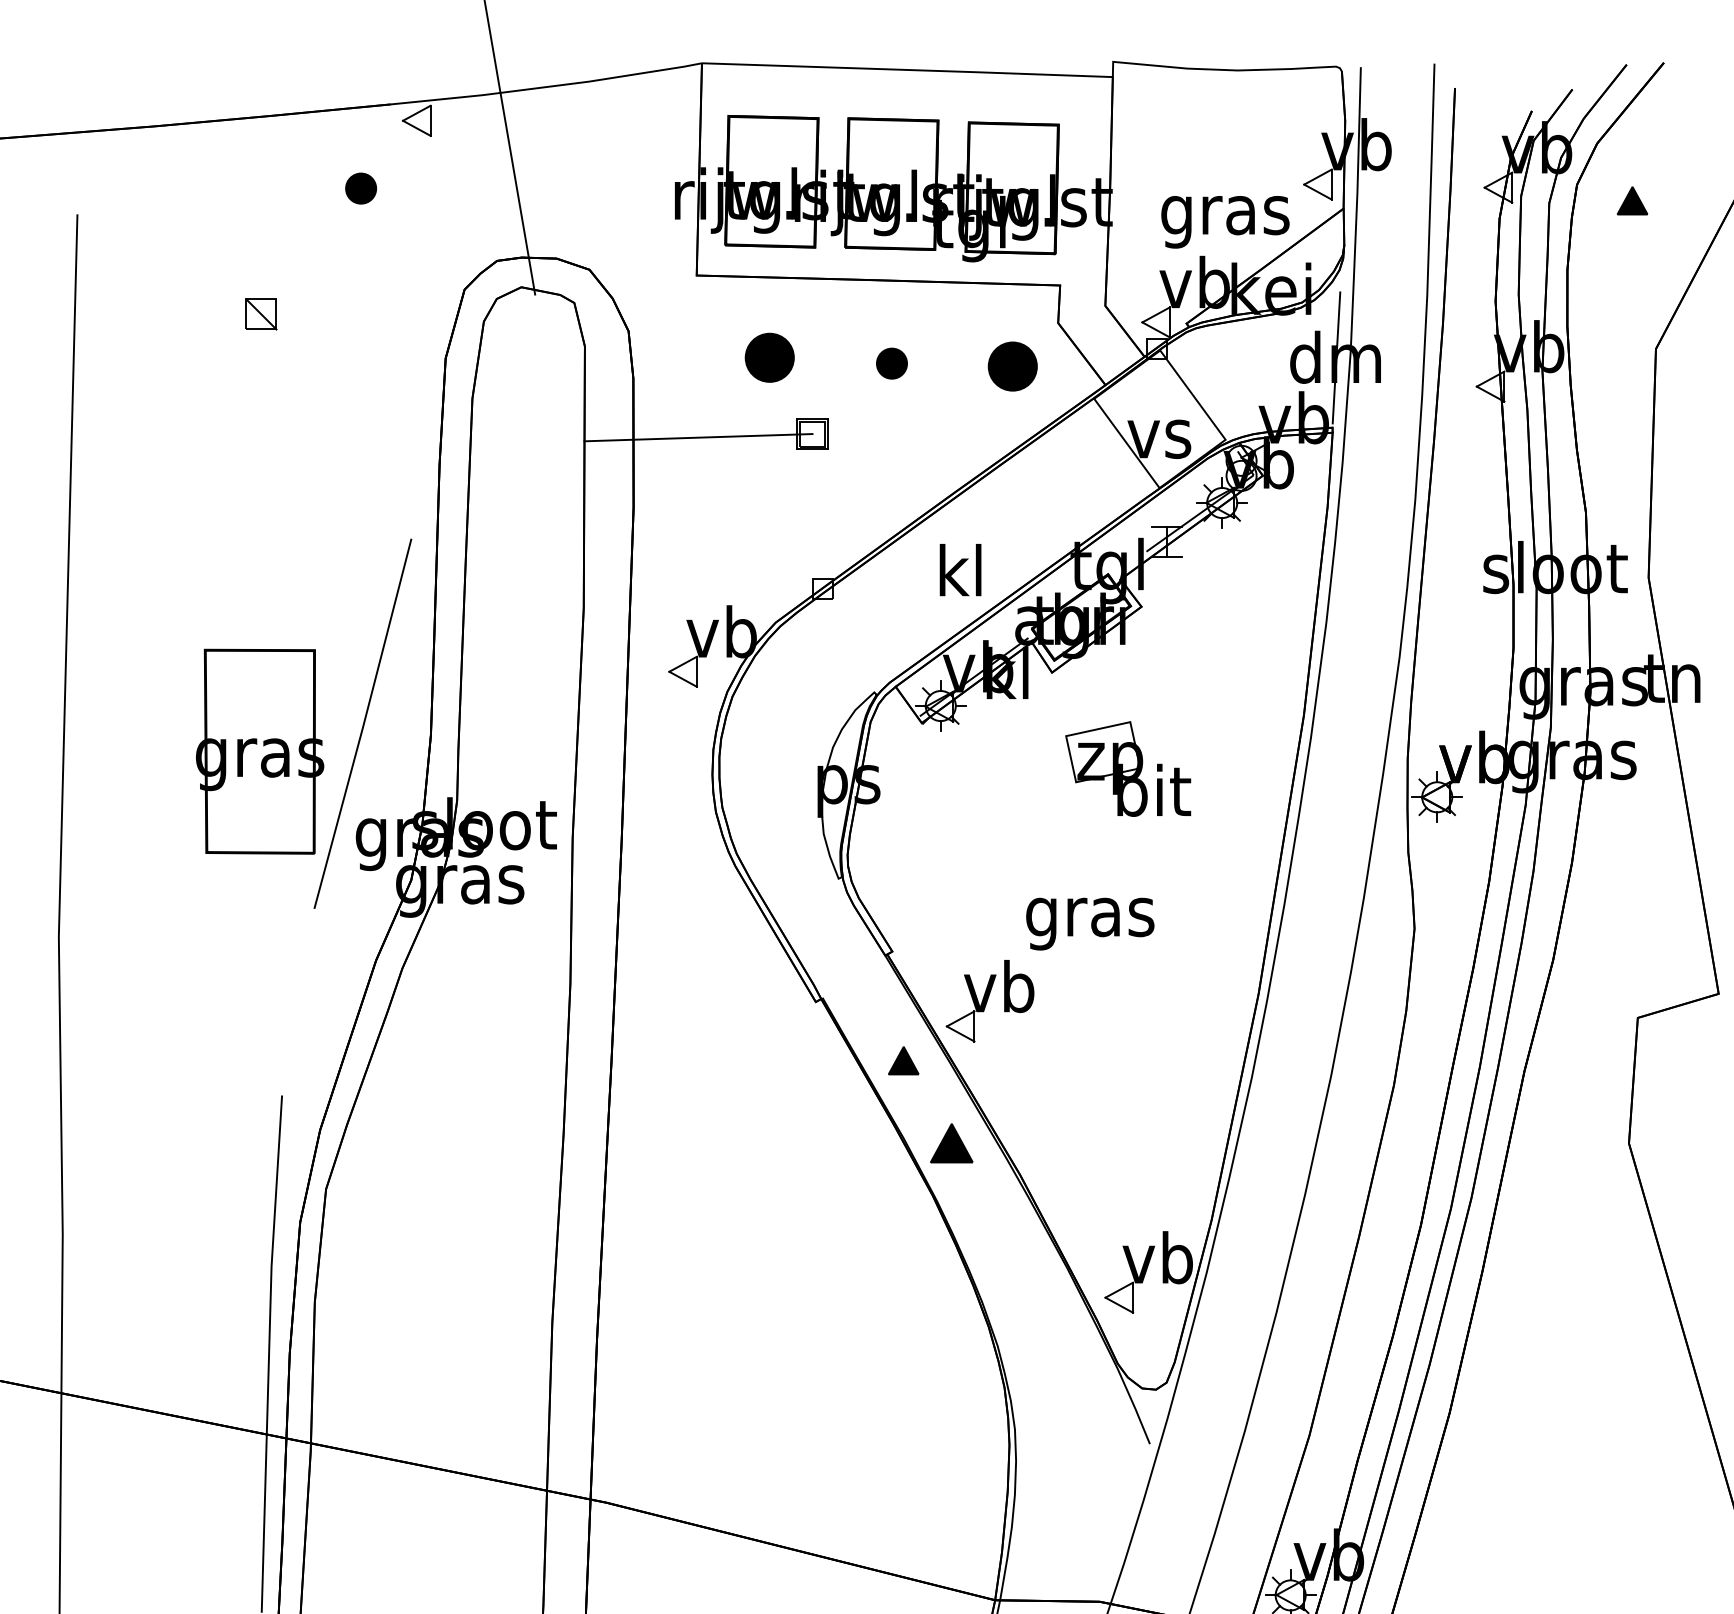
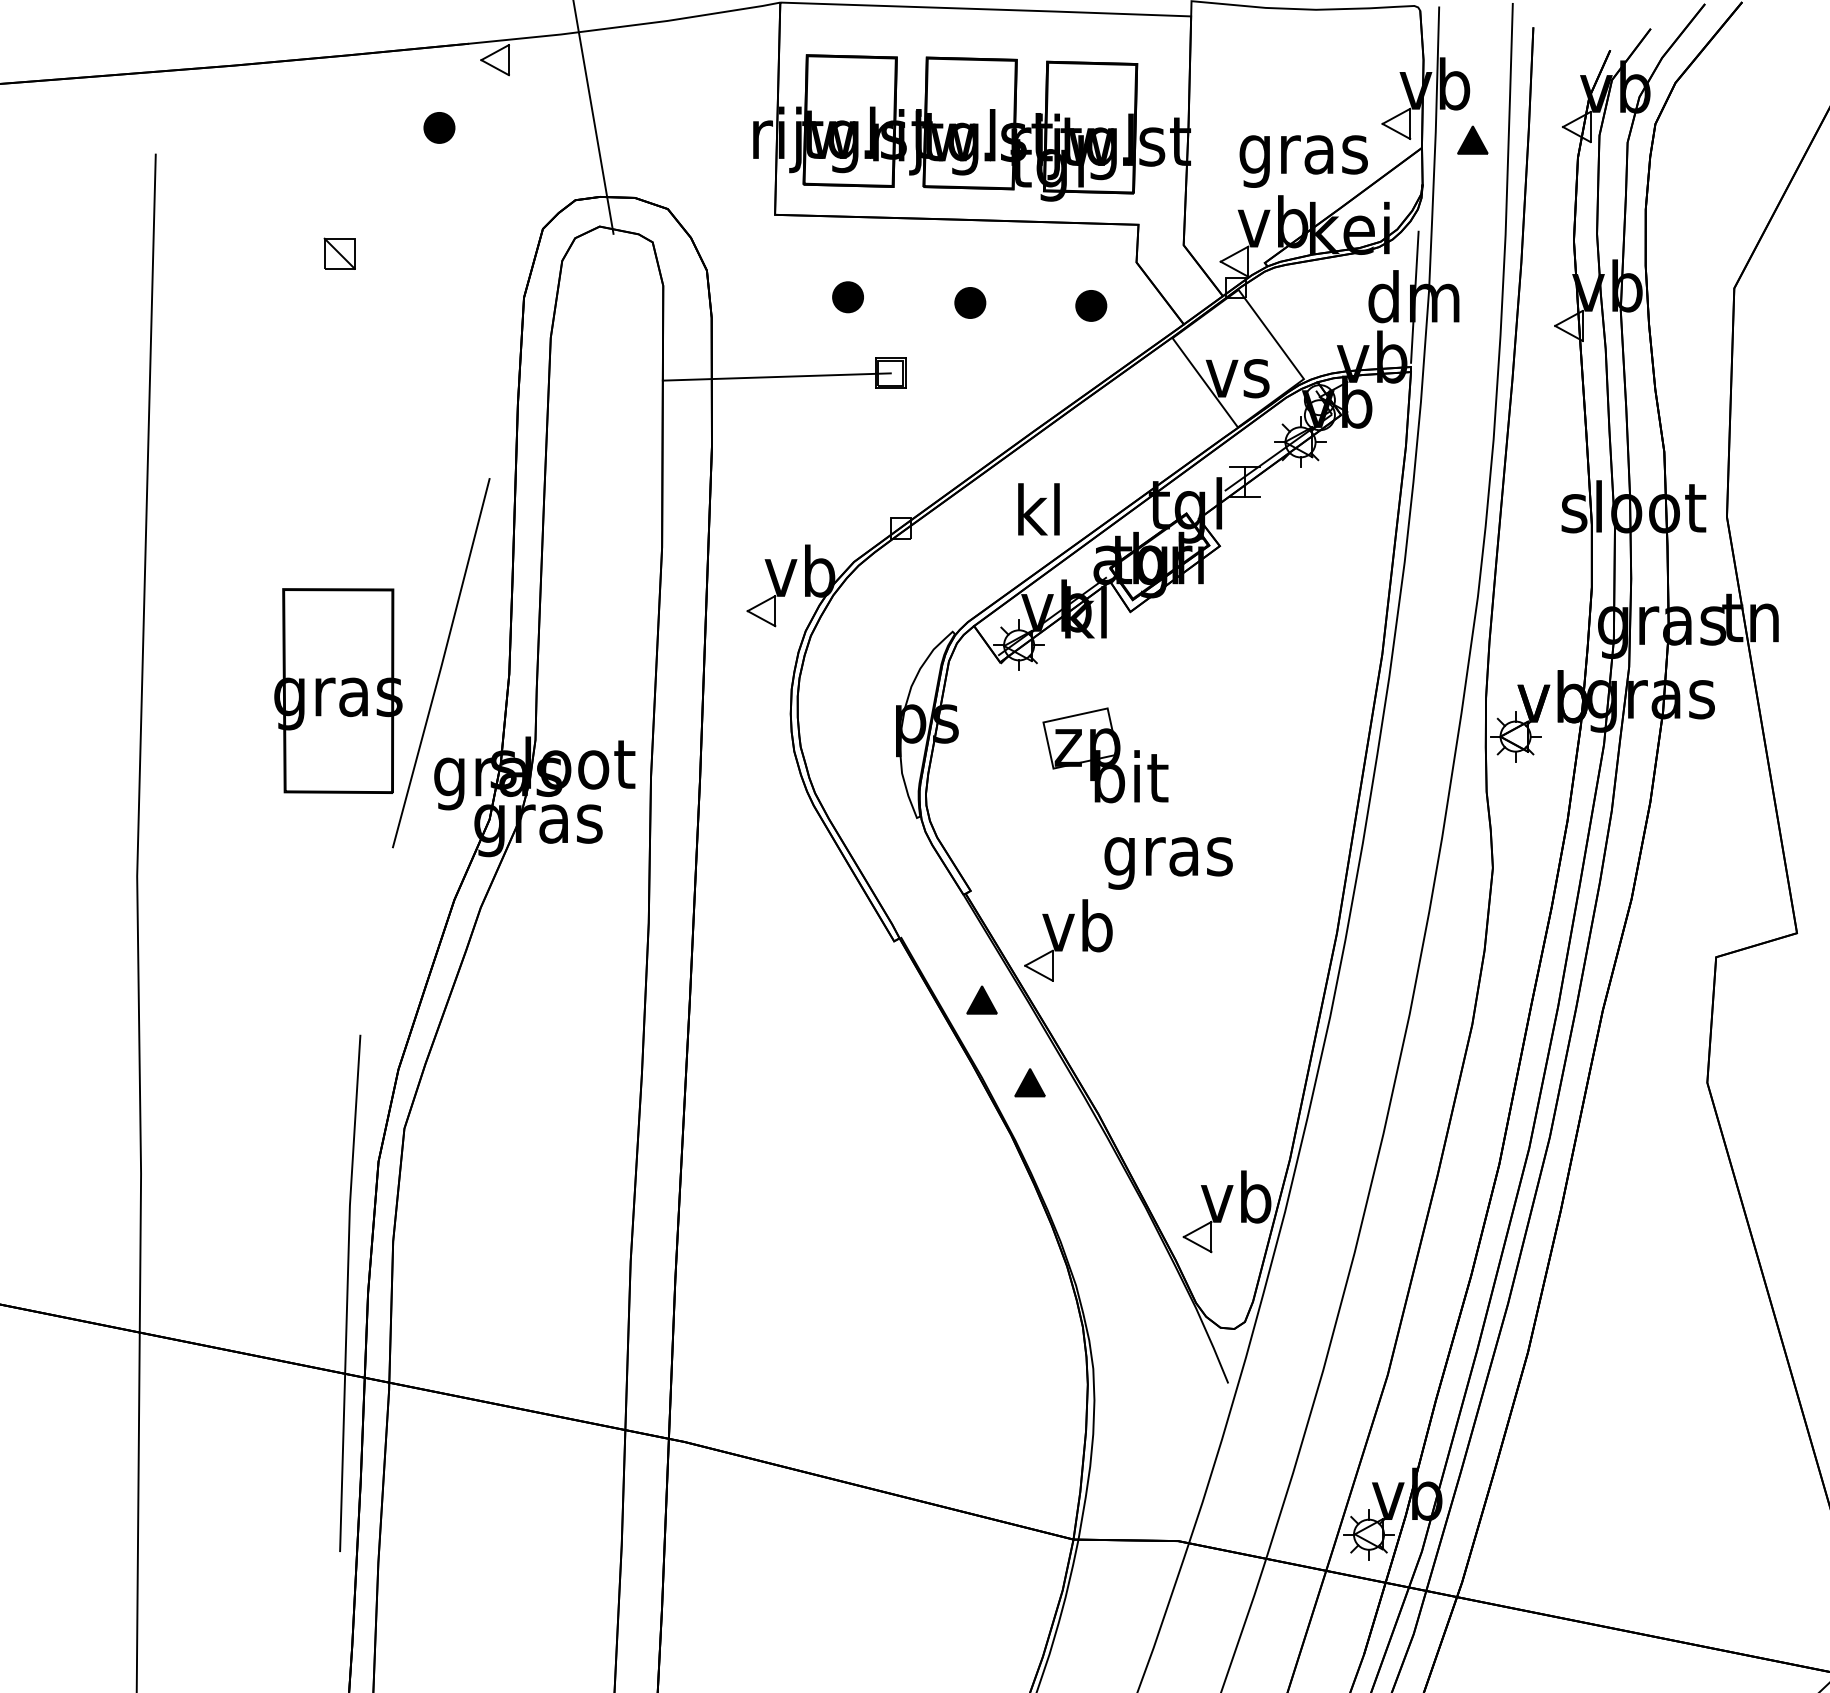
part: (1632, 200) -> (1472, 139), moved
part: (769, 358) -> (847, 297), size x0.62
part: (1013, 366) -> (1091, 305), size x0.62
part: (1128, 769) -> (1105, 755), moved
part: (951, 1143) -> (1029, 1082), size x0.71

